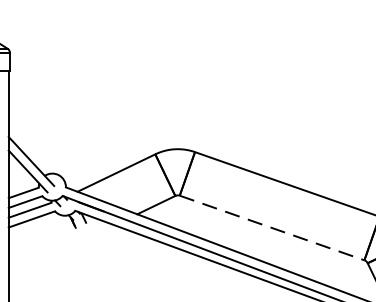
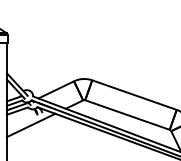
line: (272, 228) -> (127, 115), dashed -> solid
line: (60, 250) -> (30, 125), added

